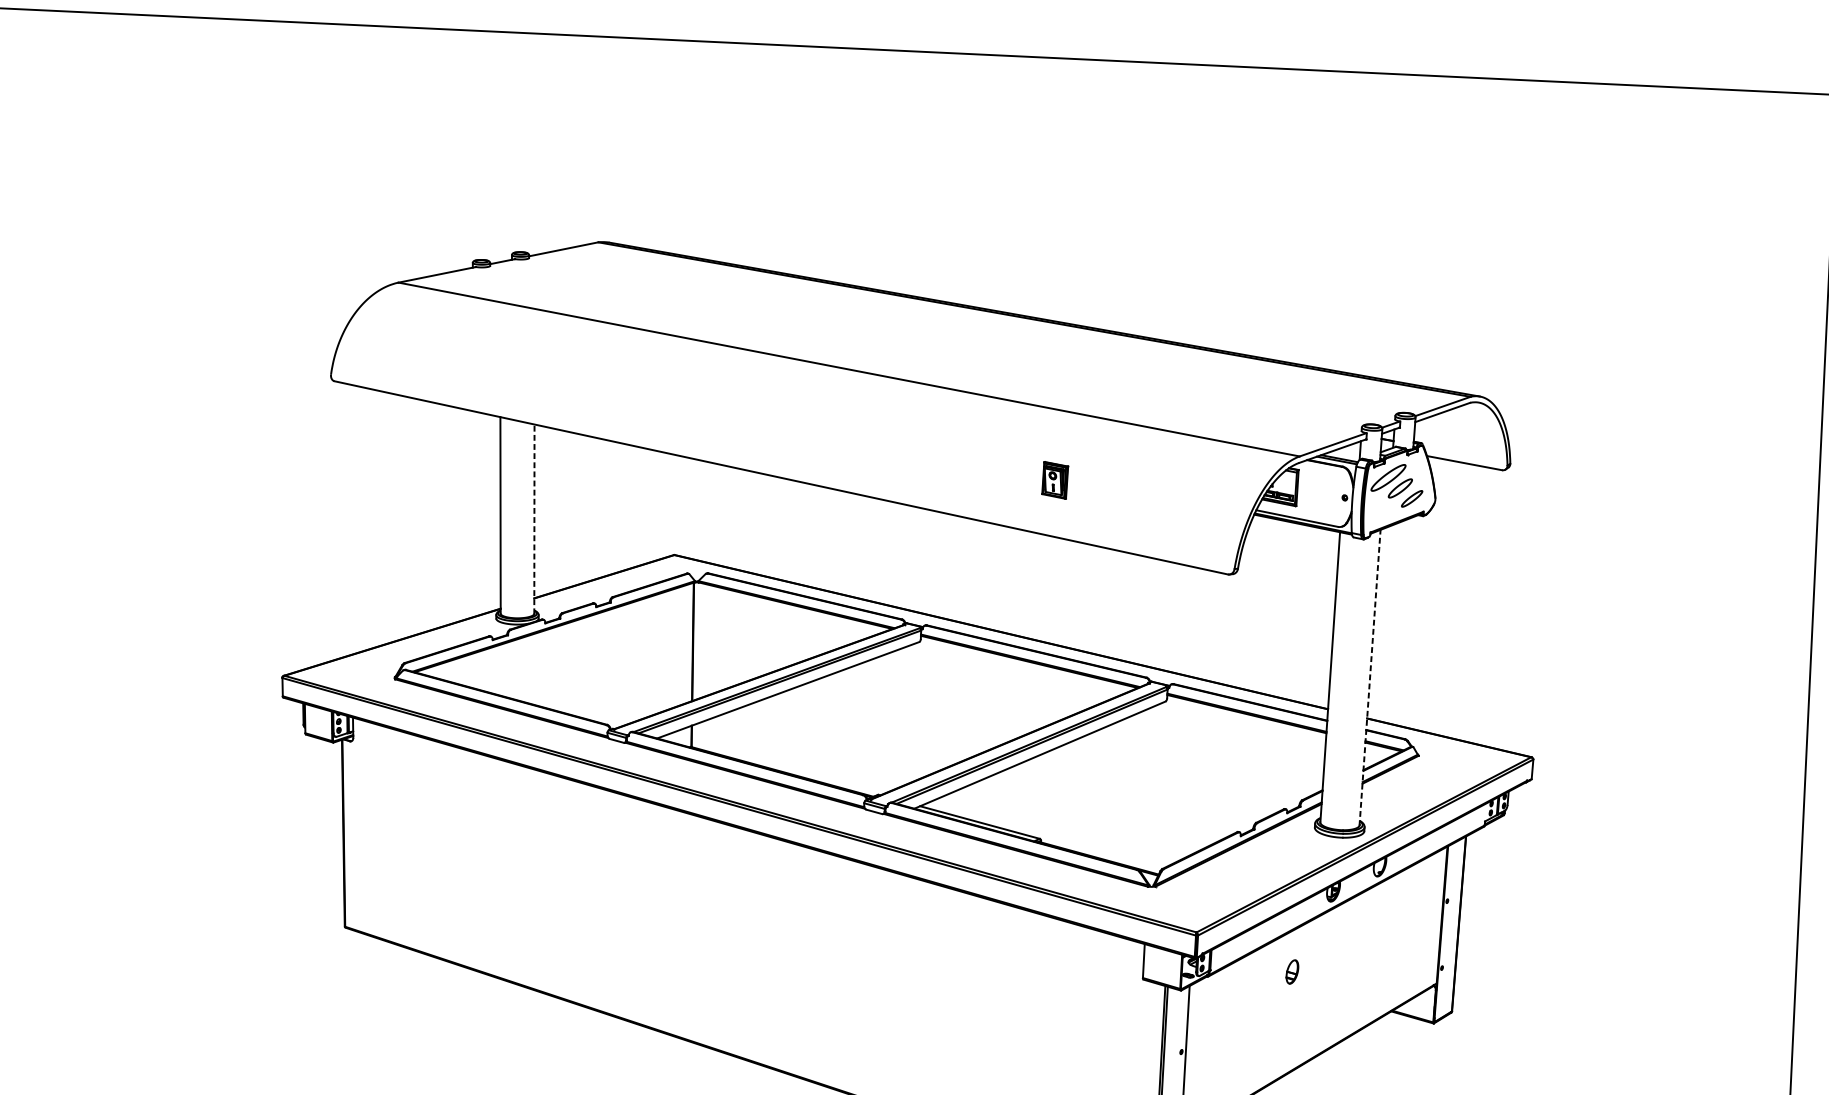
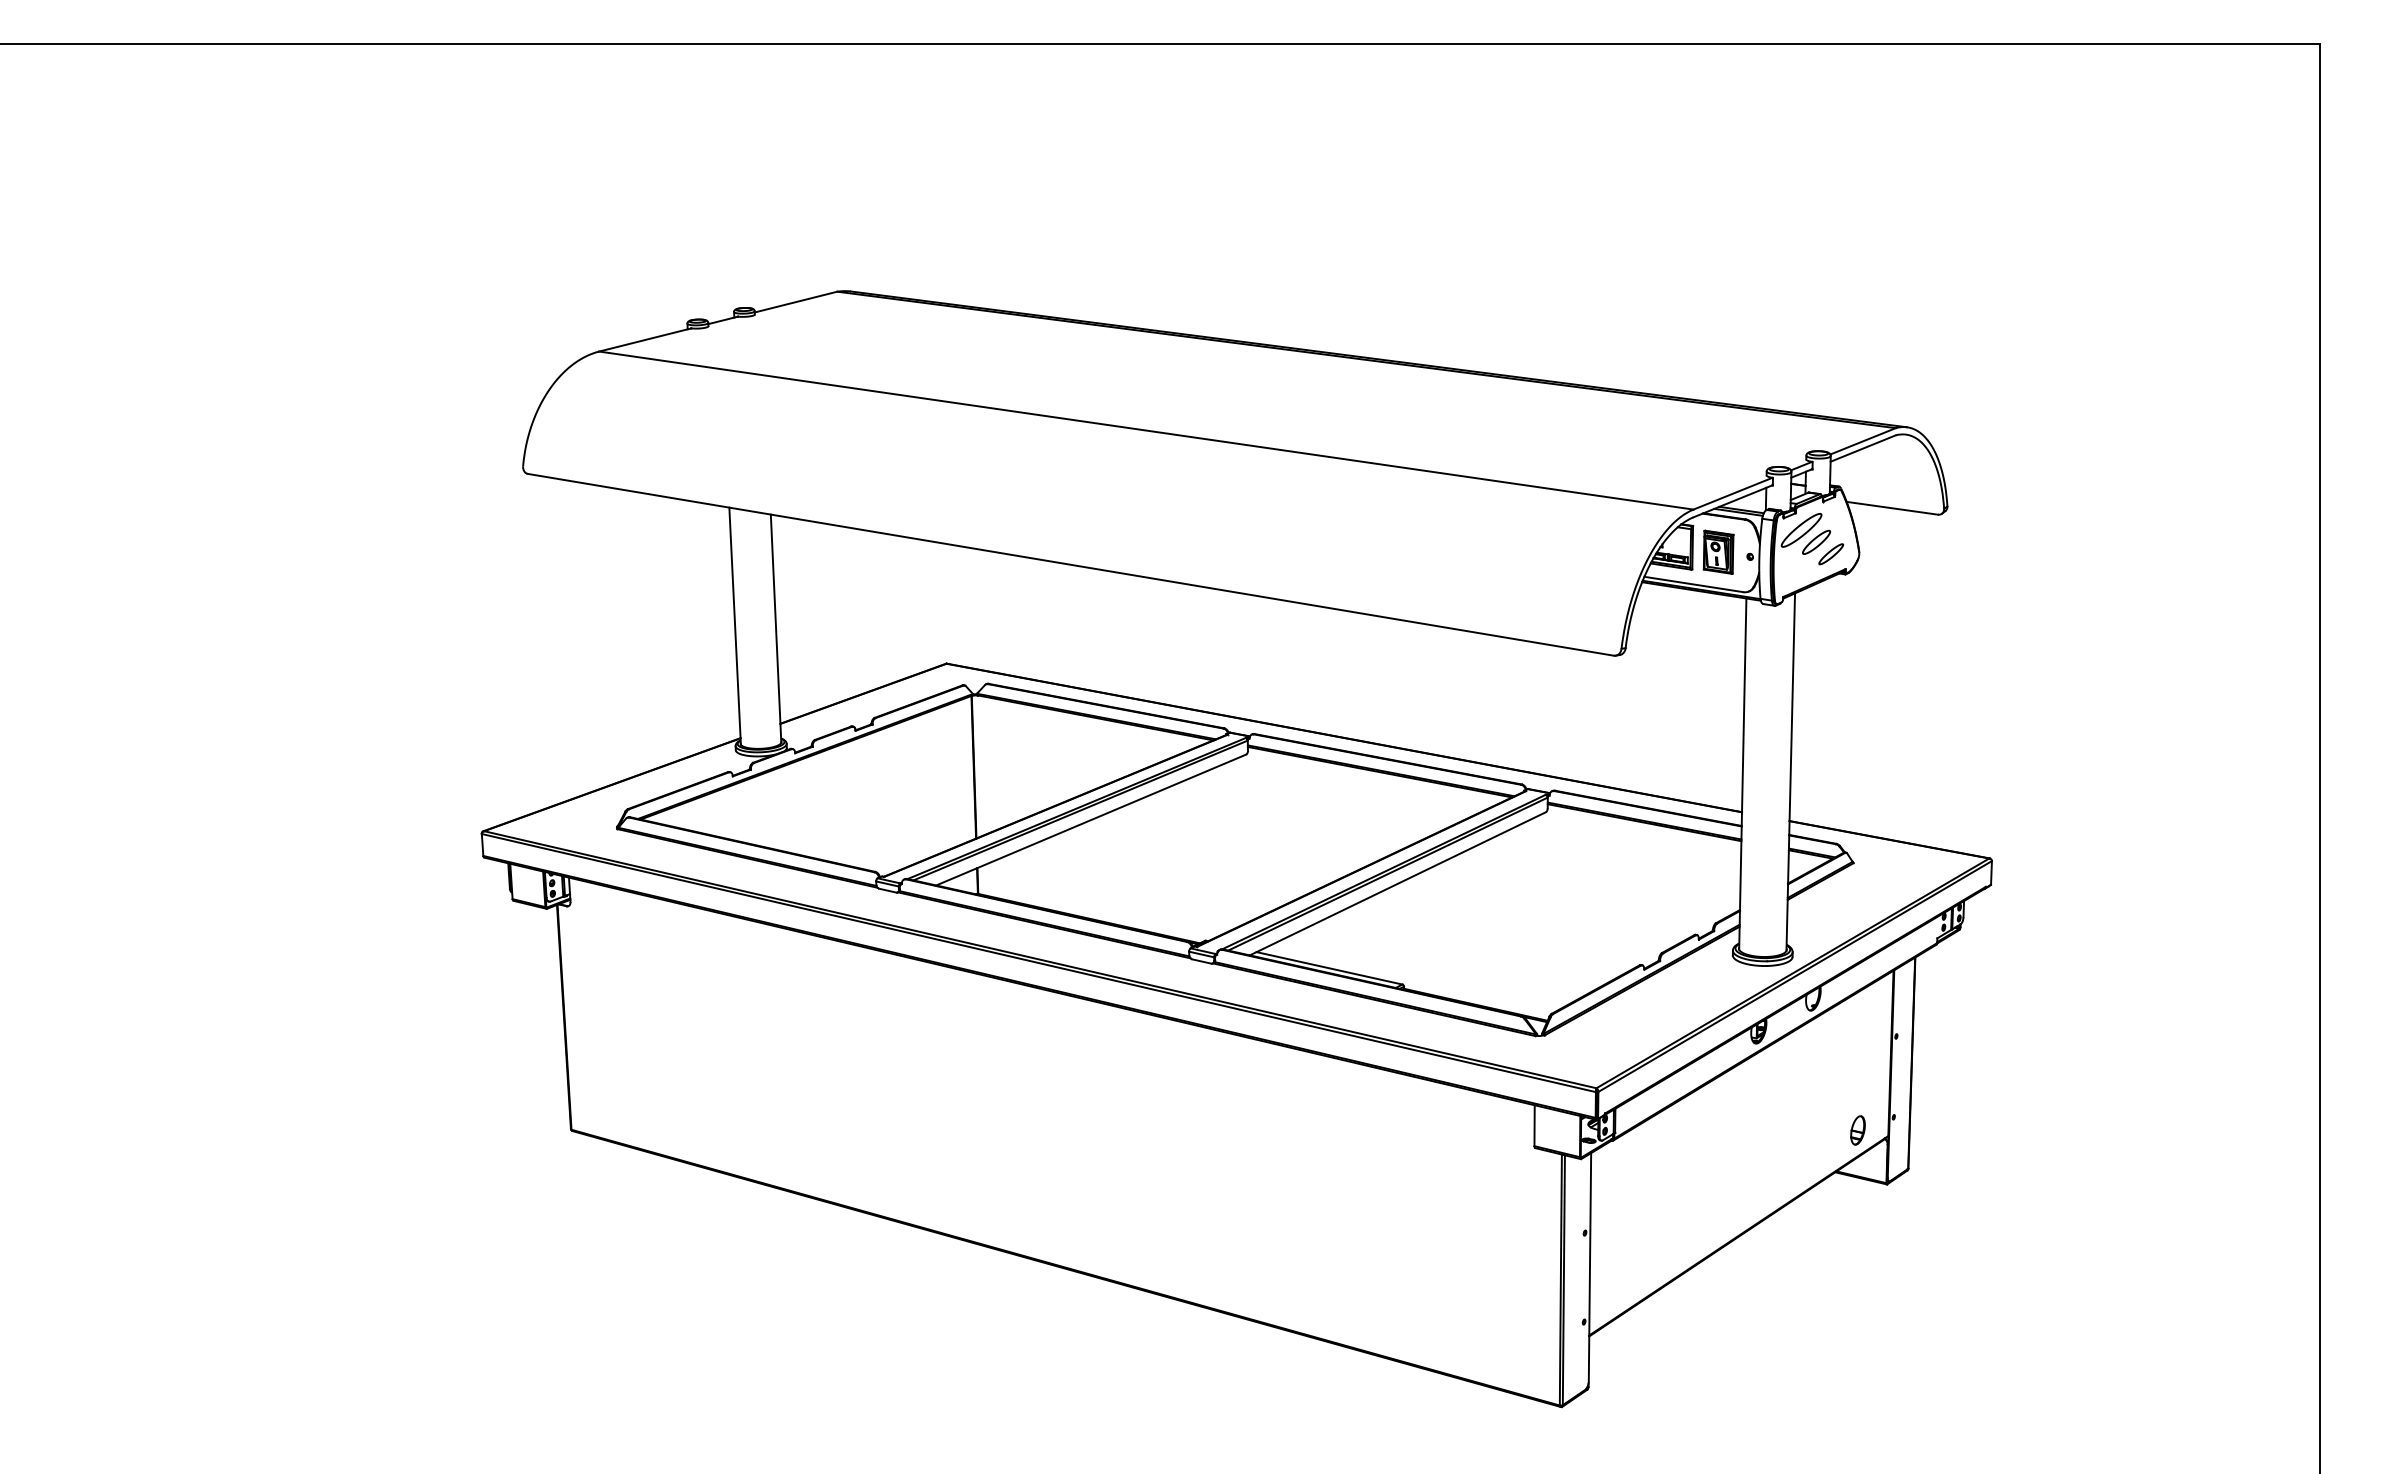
part: (1055, 479) -> (1718, 551), moved
line: (534, 519) -> (776, 628), dashed -> solid
line: (1369, 678) -> (1790, 772), dashed -> solid
part: (1291, 972) -> (1857, 1130), moved

